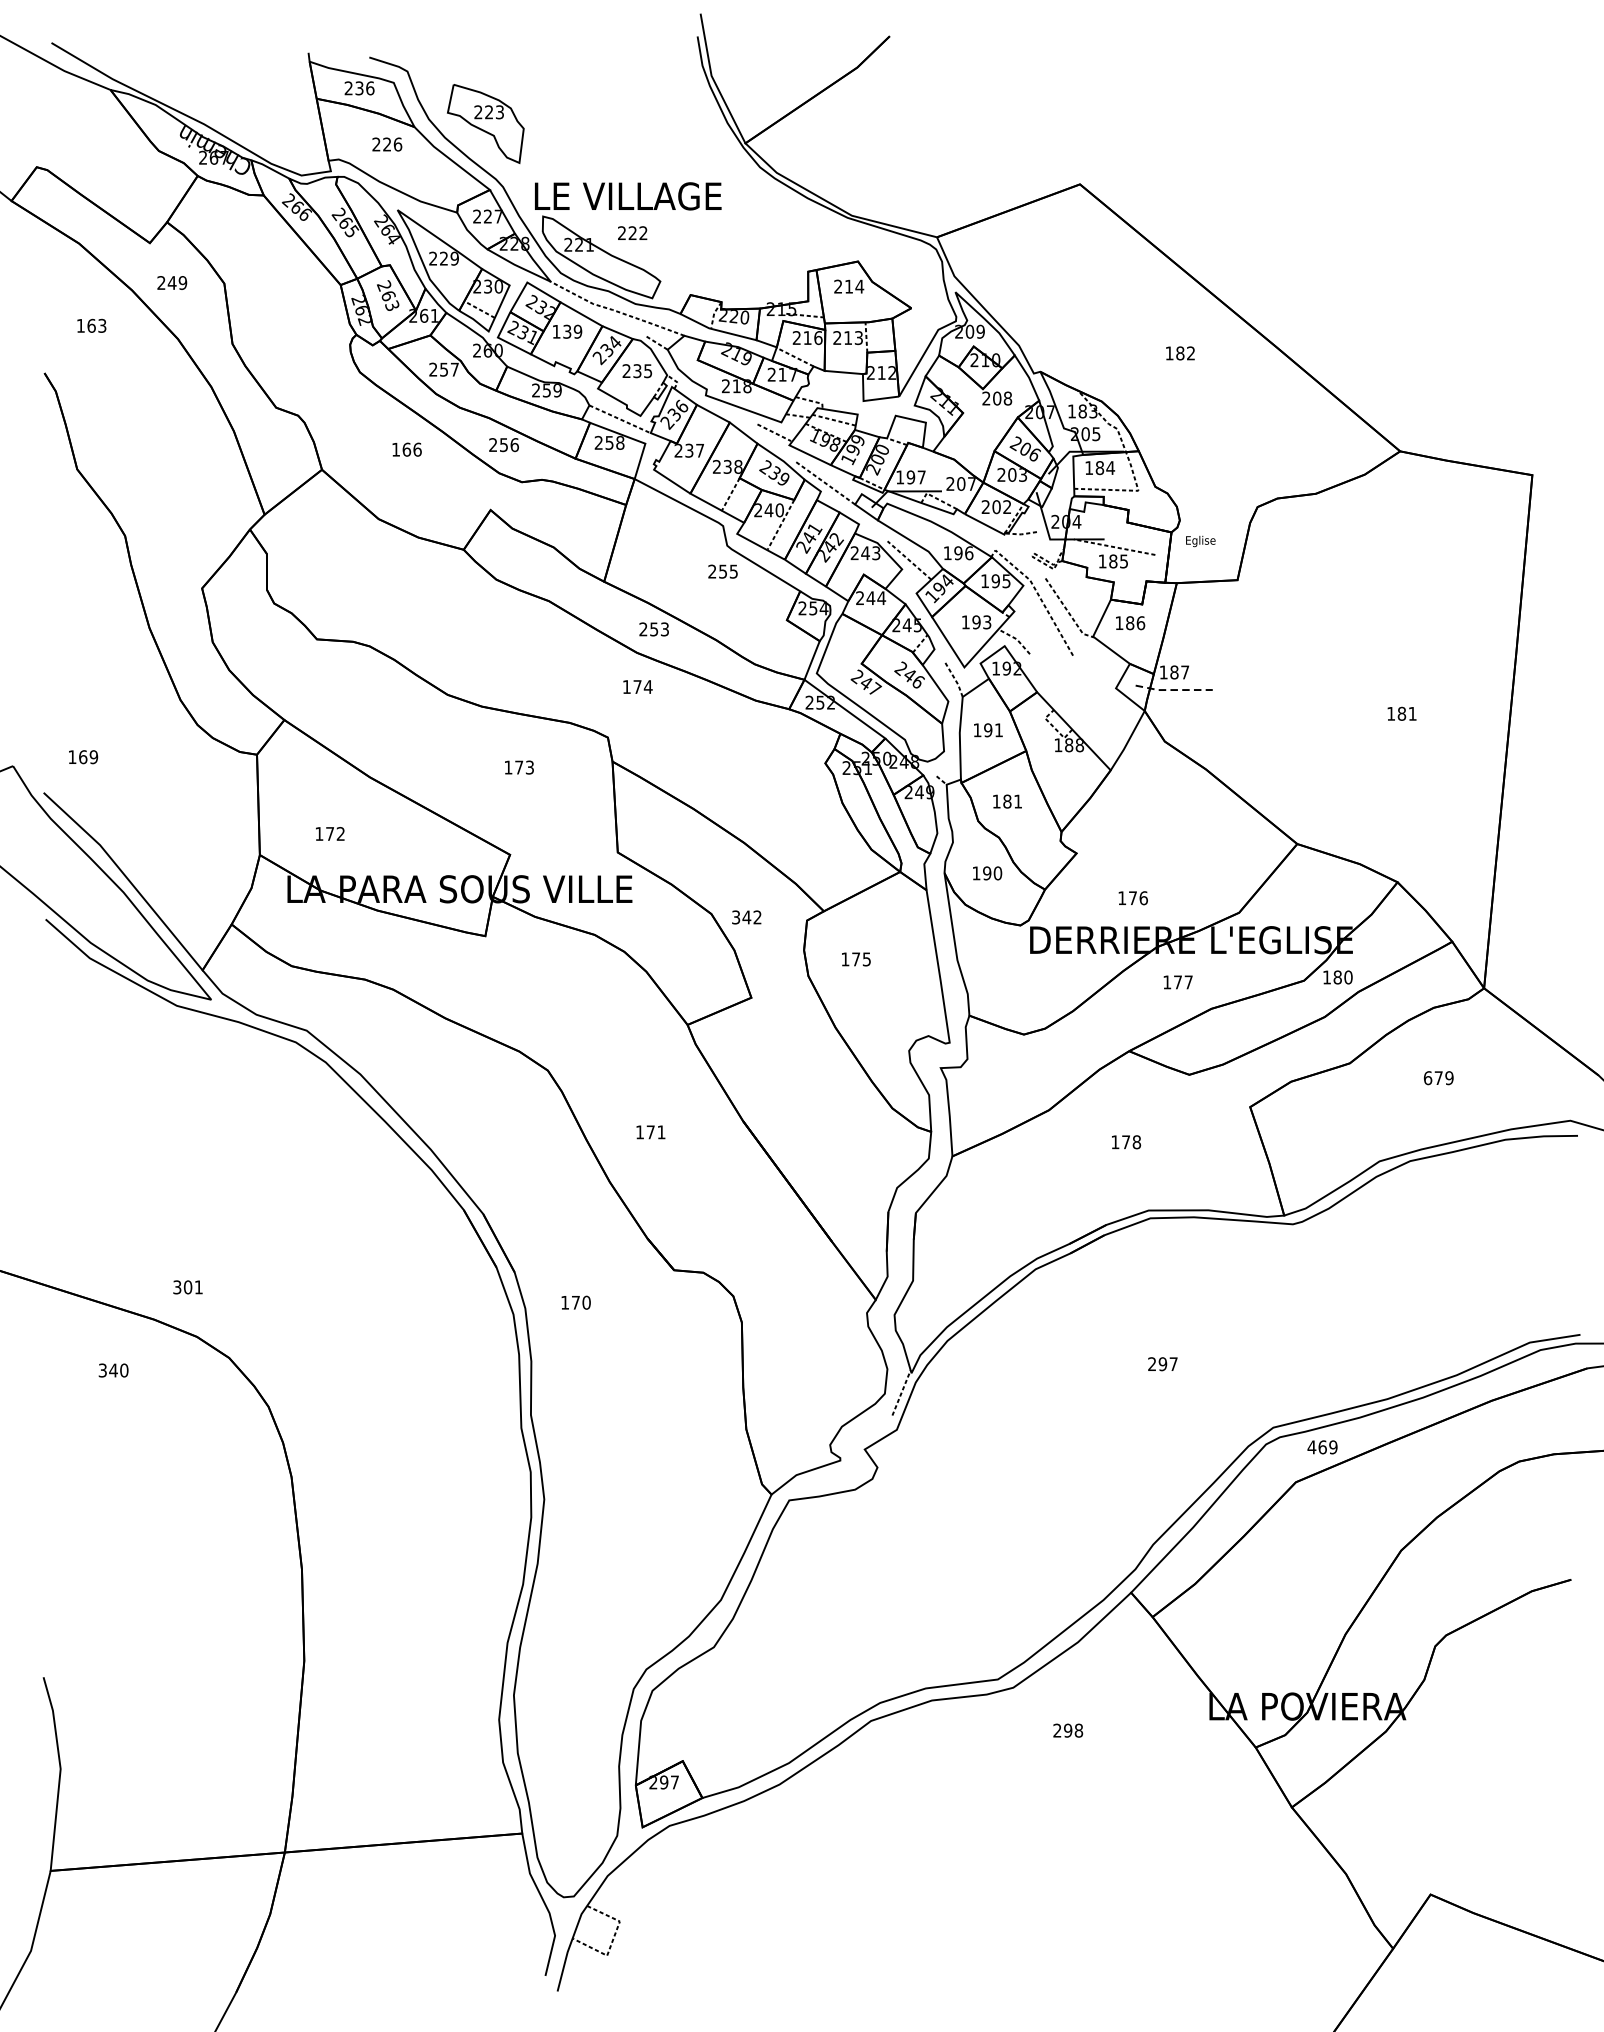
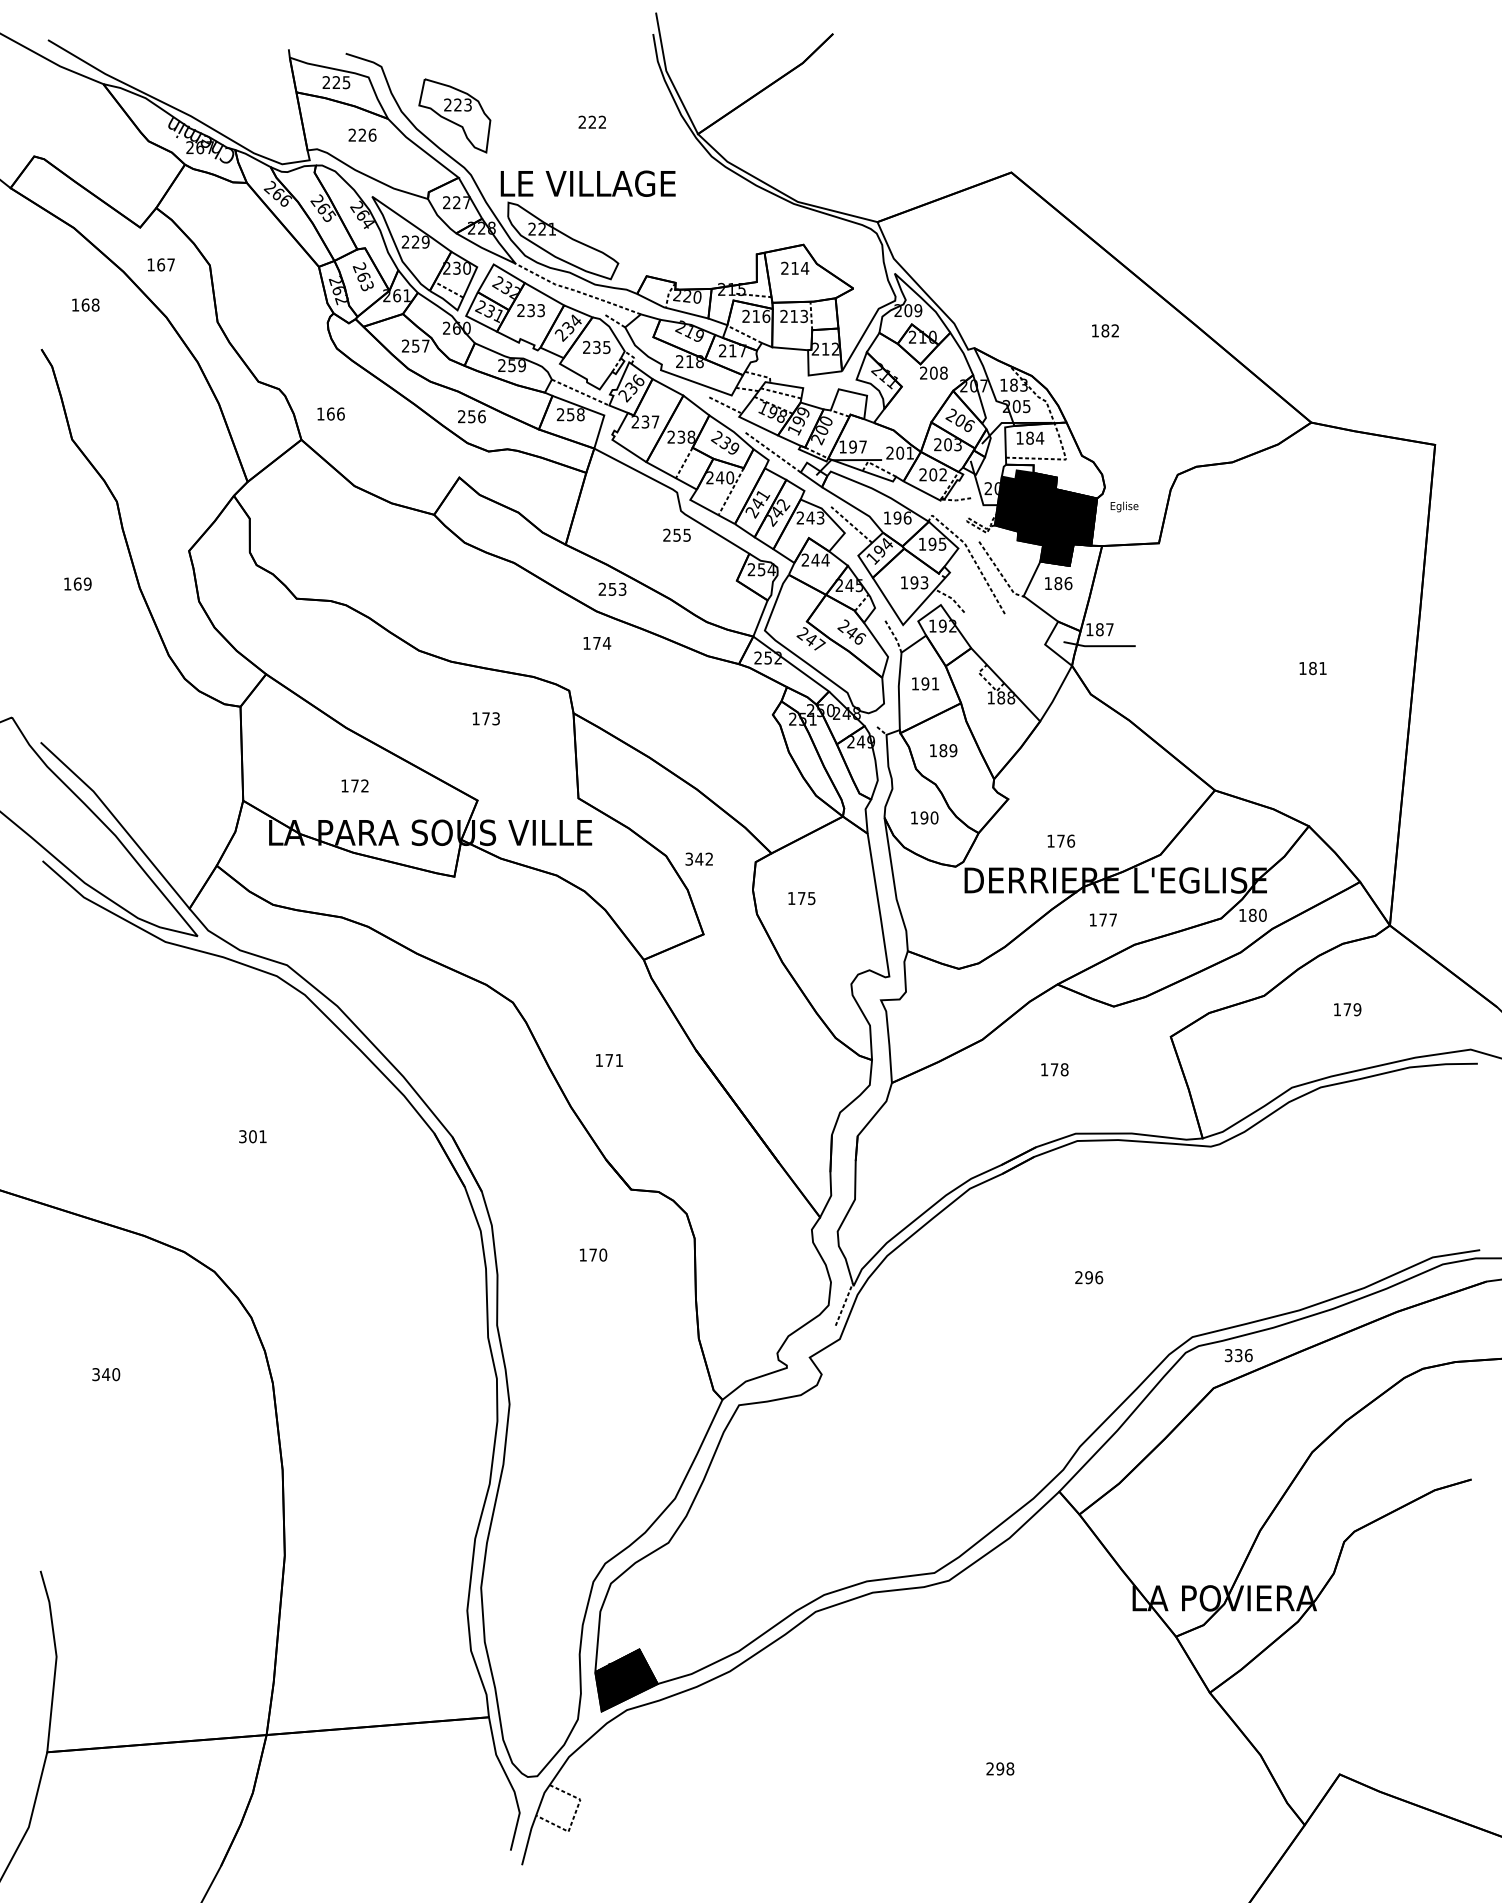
text: (364, 88) -> (341, 82), 236 -> 225
text: (631, 232) -> (591, 121), moved
text: (172, 282) -> (161, 264), 249 -> 167
text: (102, 325) -> (95, 304), 163 -> 168
text: (567, 331) -> (531, 310), 139 -> 233
text: (406, 449) -> (330, 413), moved
text: (971, 483) -> (909, 452), 207 -> 201
fill: (1116, 552) -> (1045, 517), added
line: (1172, 690) -> (1098, 646), dashed -> solid
text: (82, 756) -> (77, 583), moved
text: (1018, 801) -> (953, 750), 181 -> 189
text: (329, 833) -> (354, 785), moved
text: (1428, 1077) -> (1337, 1009), 679 -> 179
text: (187, 1287) -> (252, 1136), moved
text: (576, 1302) -> (593, 1254), moved
text: (1174, 1364) -> (1099, 1277), 297 -> 296
text: (113, 1370) -> (106, 1374), moved
text: (1322, 1447) -> (1238, 1355), 469 -> 336
text: (1068, 1730) -> (1000, 1768), moved
fill: (669, 1794) -> (626, 1680), added

